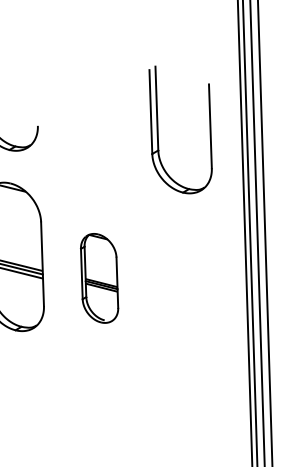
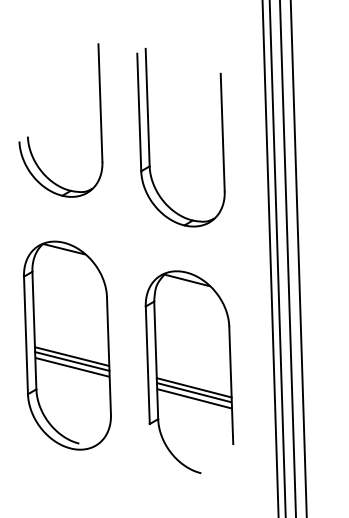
part: (72, 129) -> (29, 136), added
part: (99, 278) -> (67, 345), size x1.67
part: (186, 297) -> (189, 372), added

